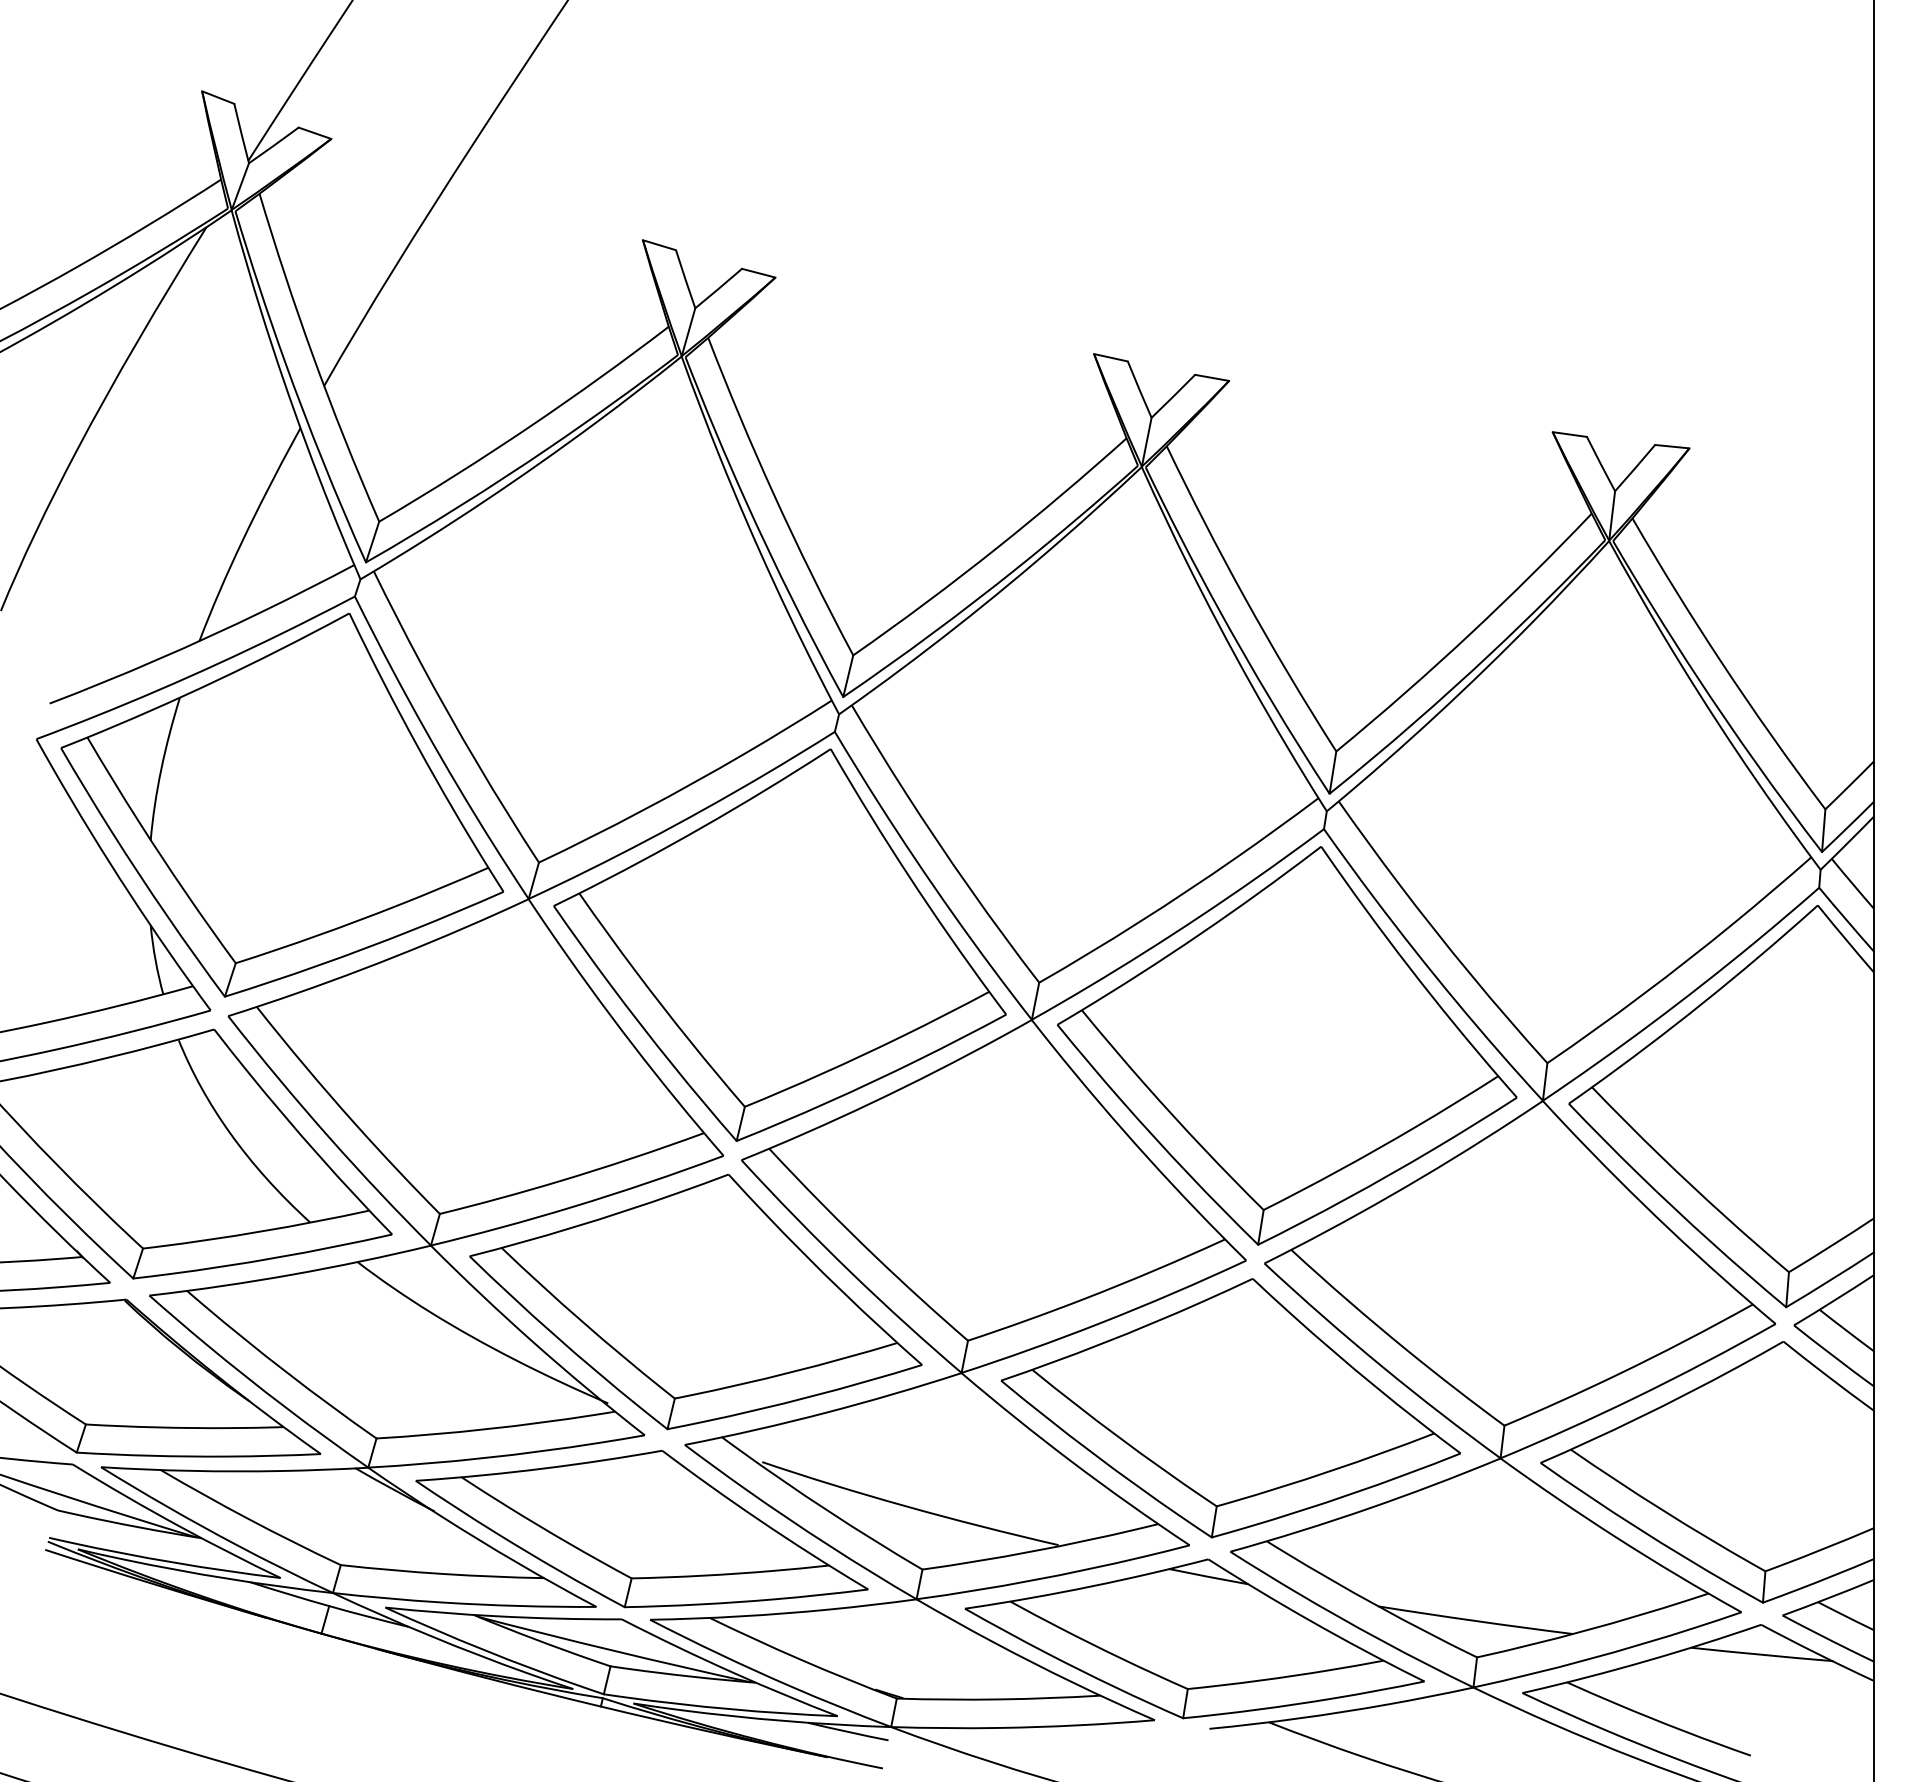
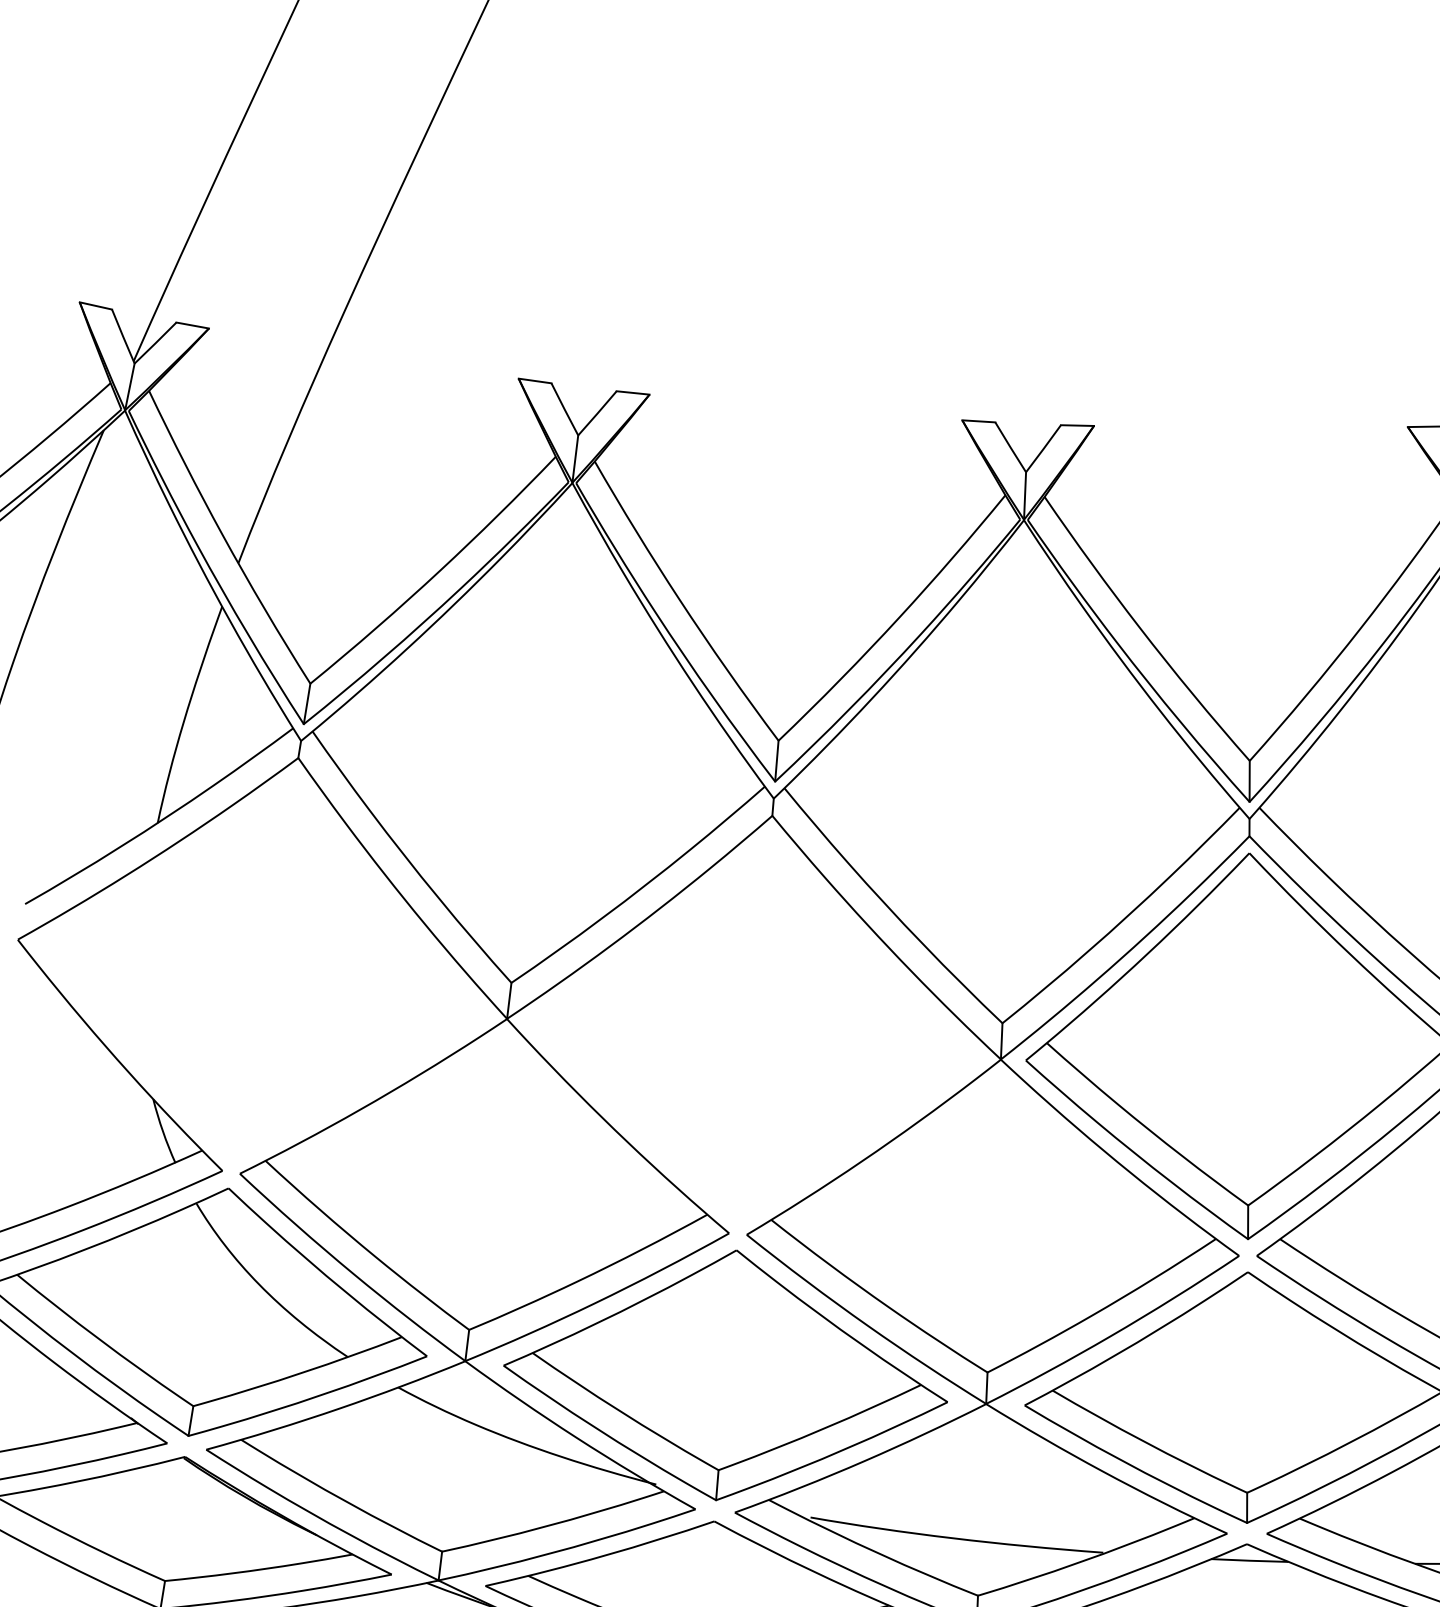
part: (282, 804) -> (260, 965), removed
part: (779, 944) -> (751, 1025), removed

